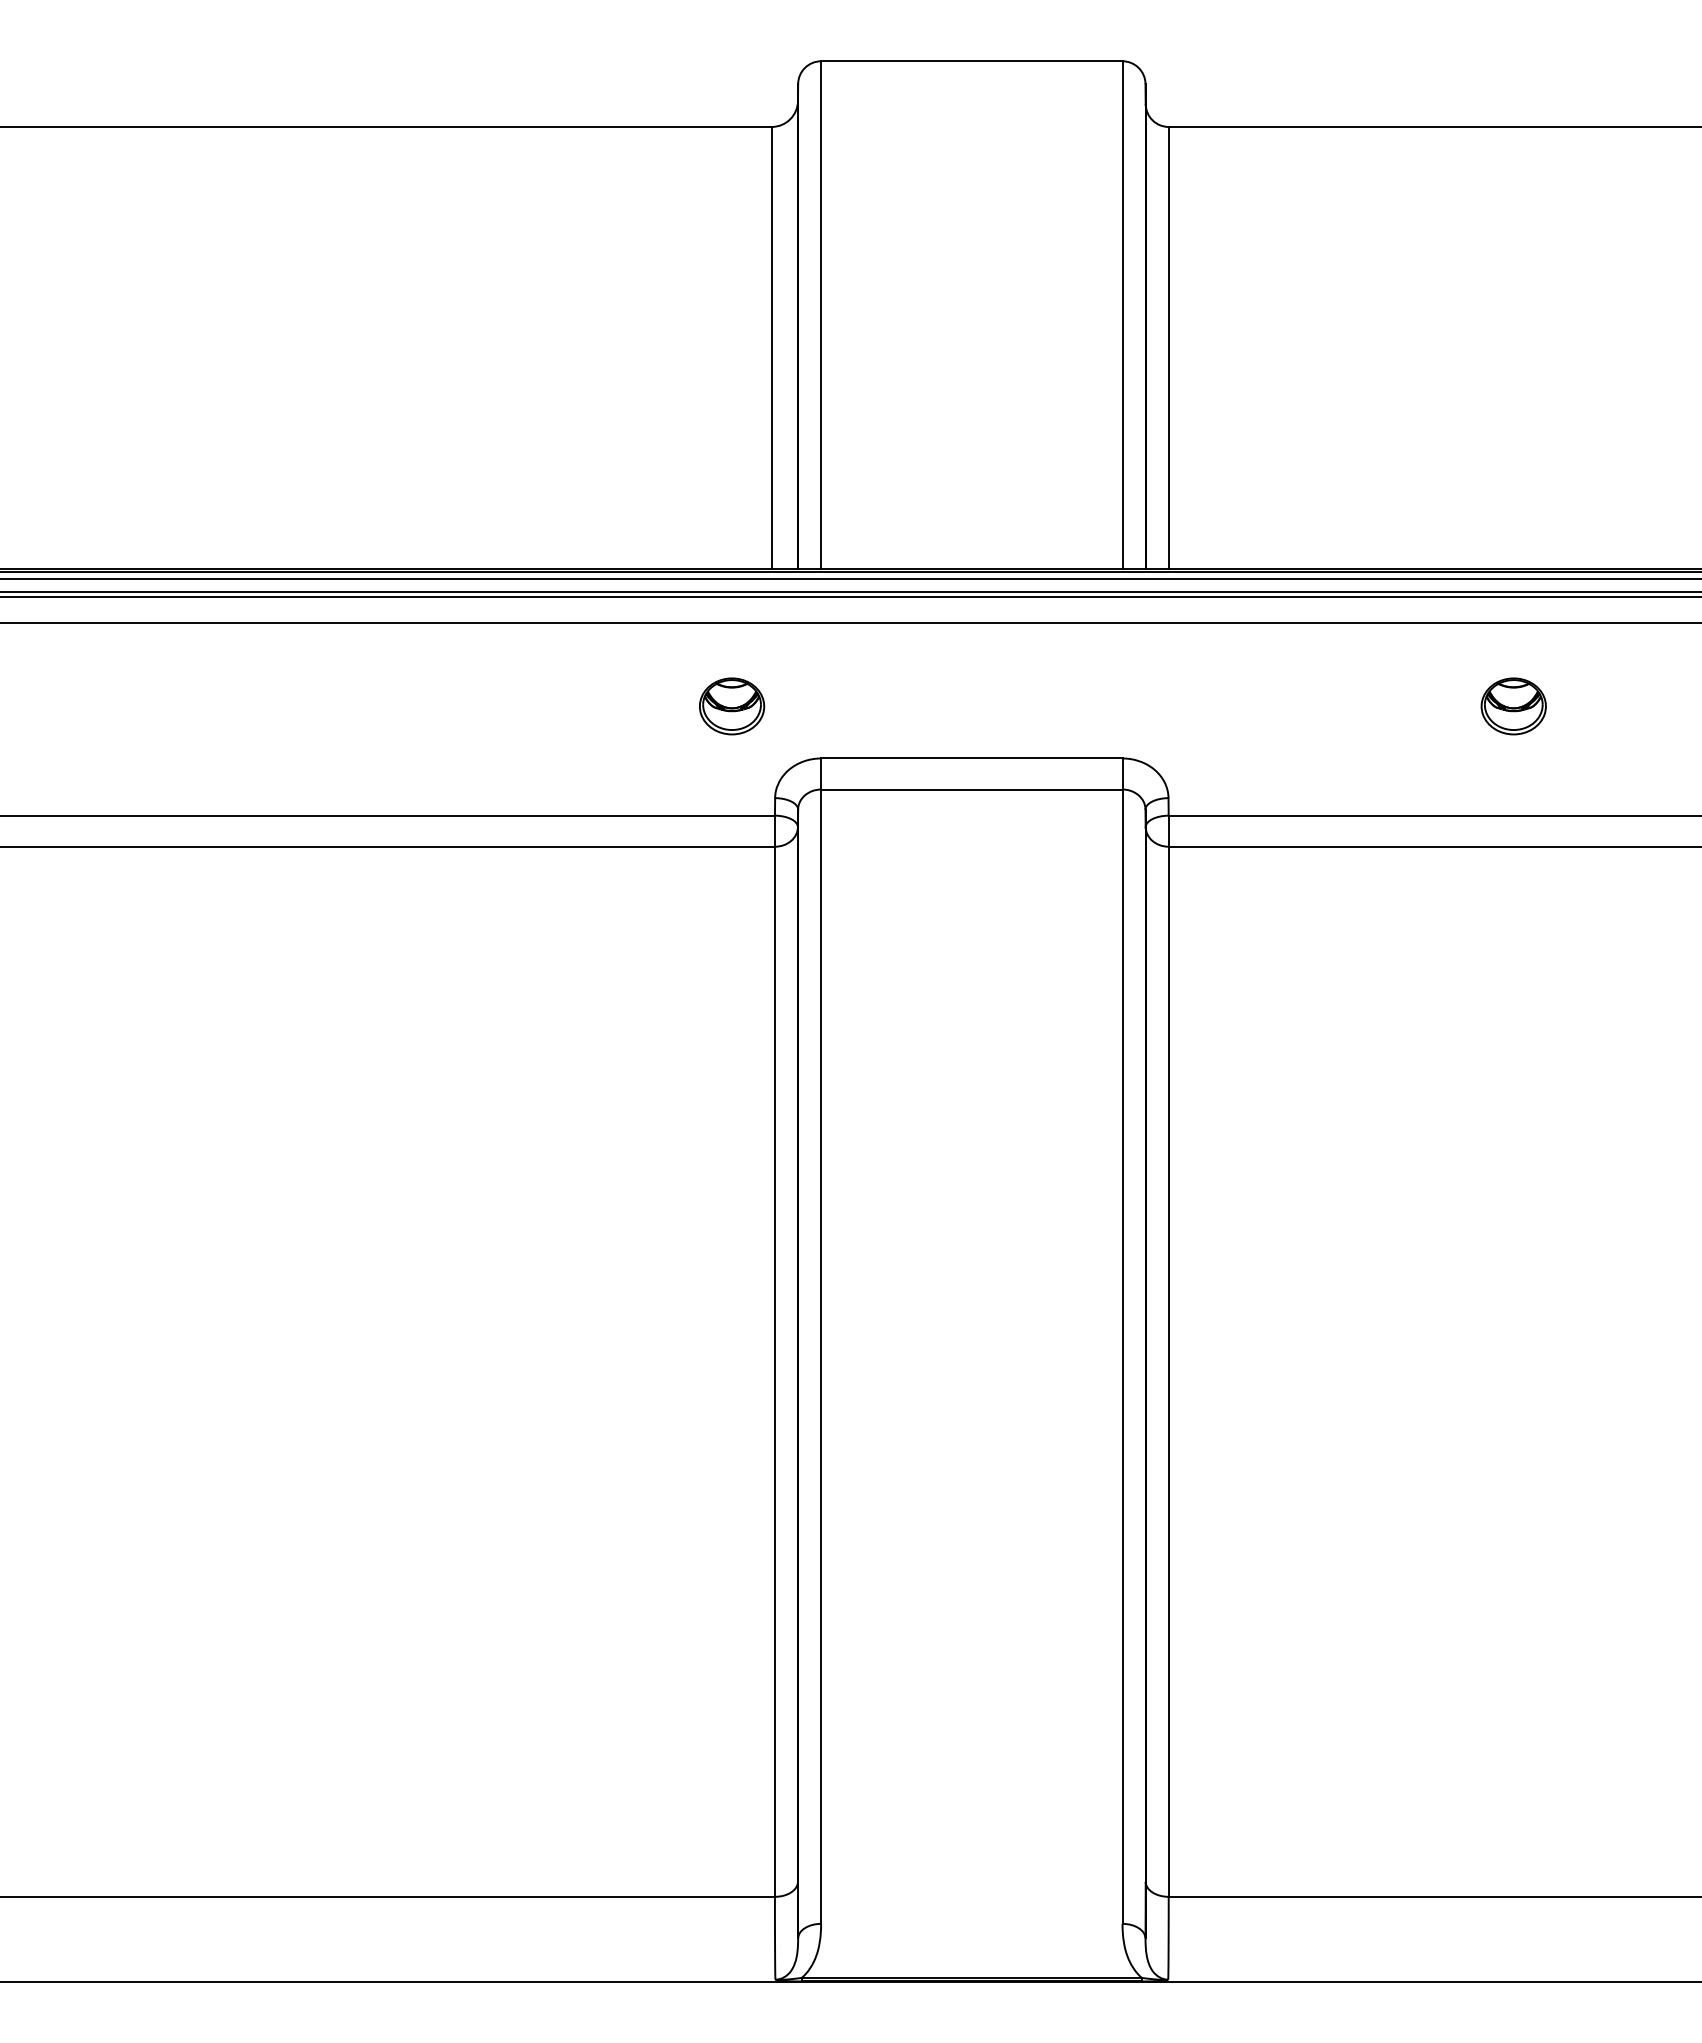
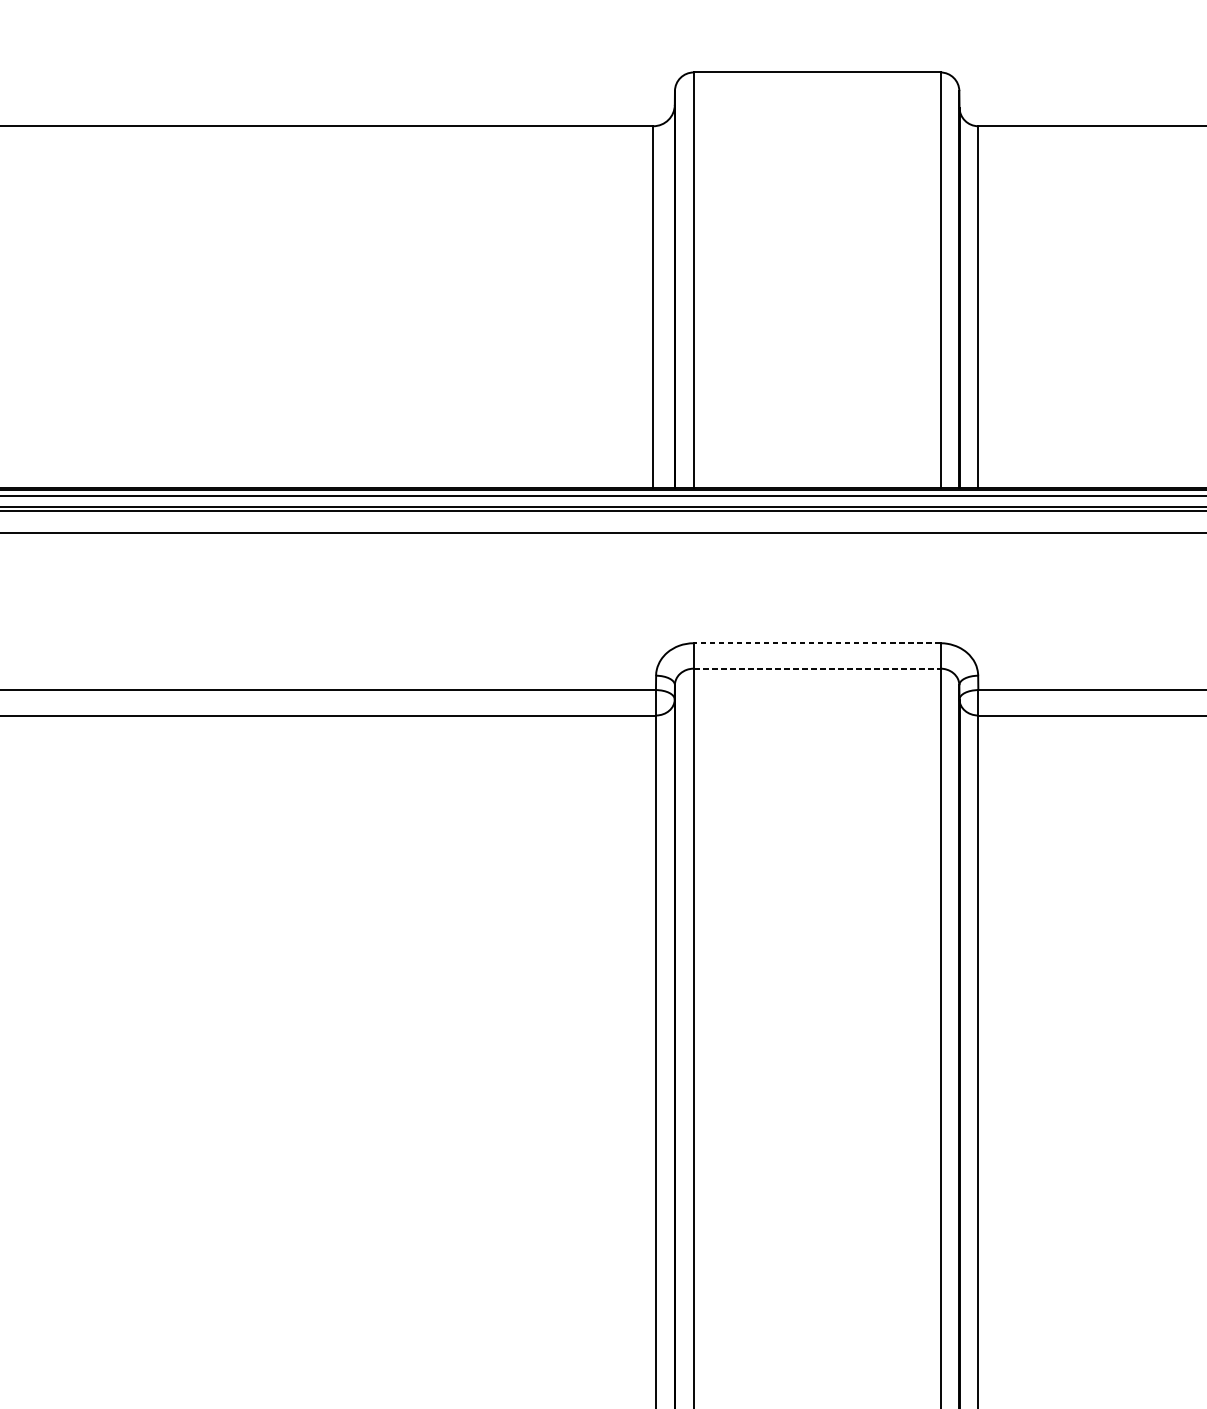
part: (732, 706) -> (621, 600), removed
line: (971, 758) -> (816, 643), solid -> dashed
line: (971, 789) -> (816, 668), solid -> dashed

